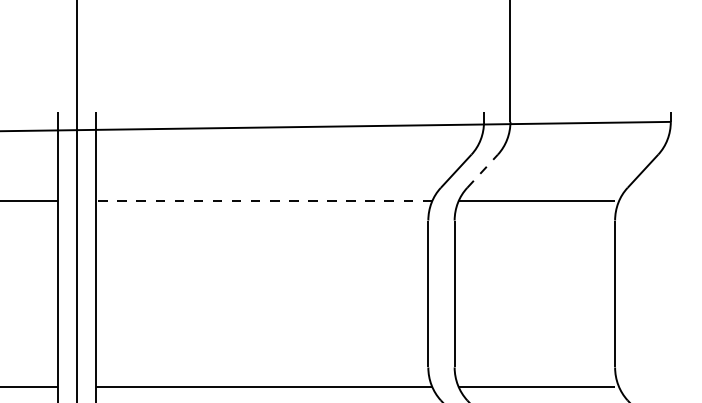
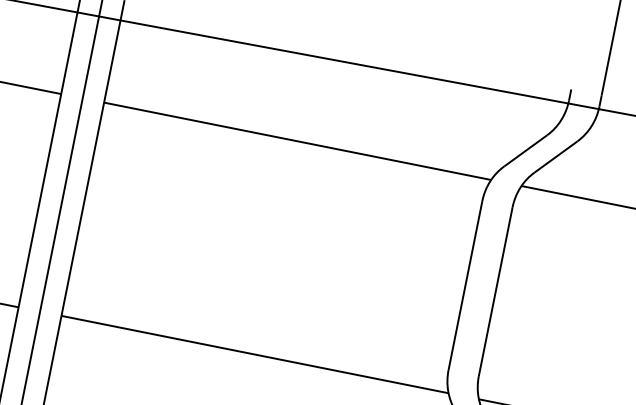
line: (482, 171) -> (555, 157), dashed -> solid
line: (263, 201) -> (297, 141), dashed -> solid

